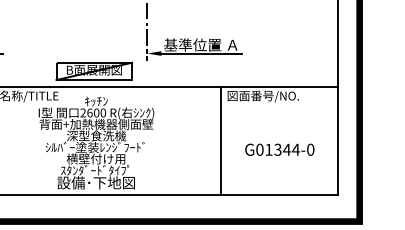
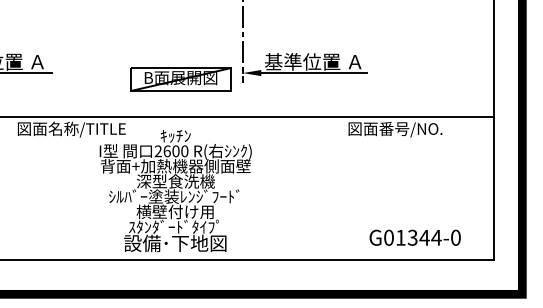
part: (93, 71) -> (180, 79), moved
line: (221, 141) -> (340, 188), removed
text: (279, 149) -> (414, 237), moved

